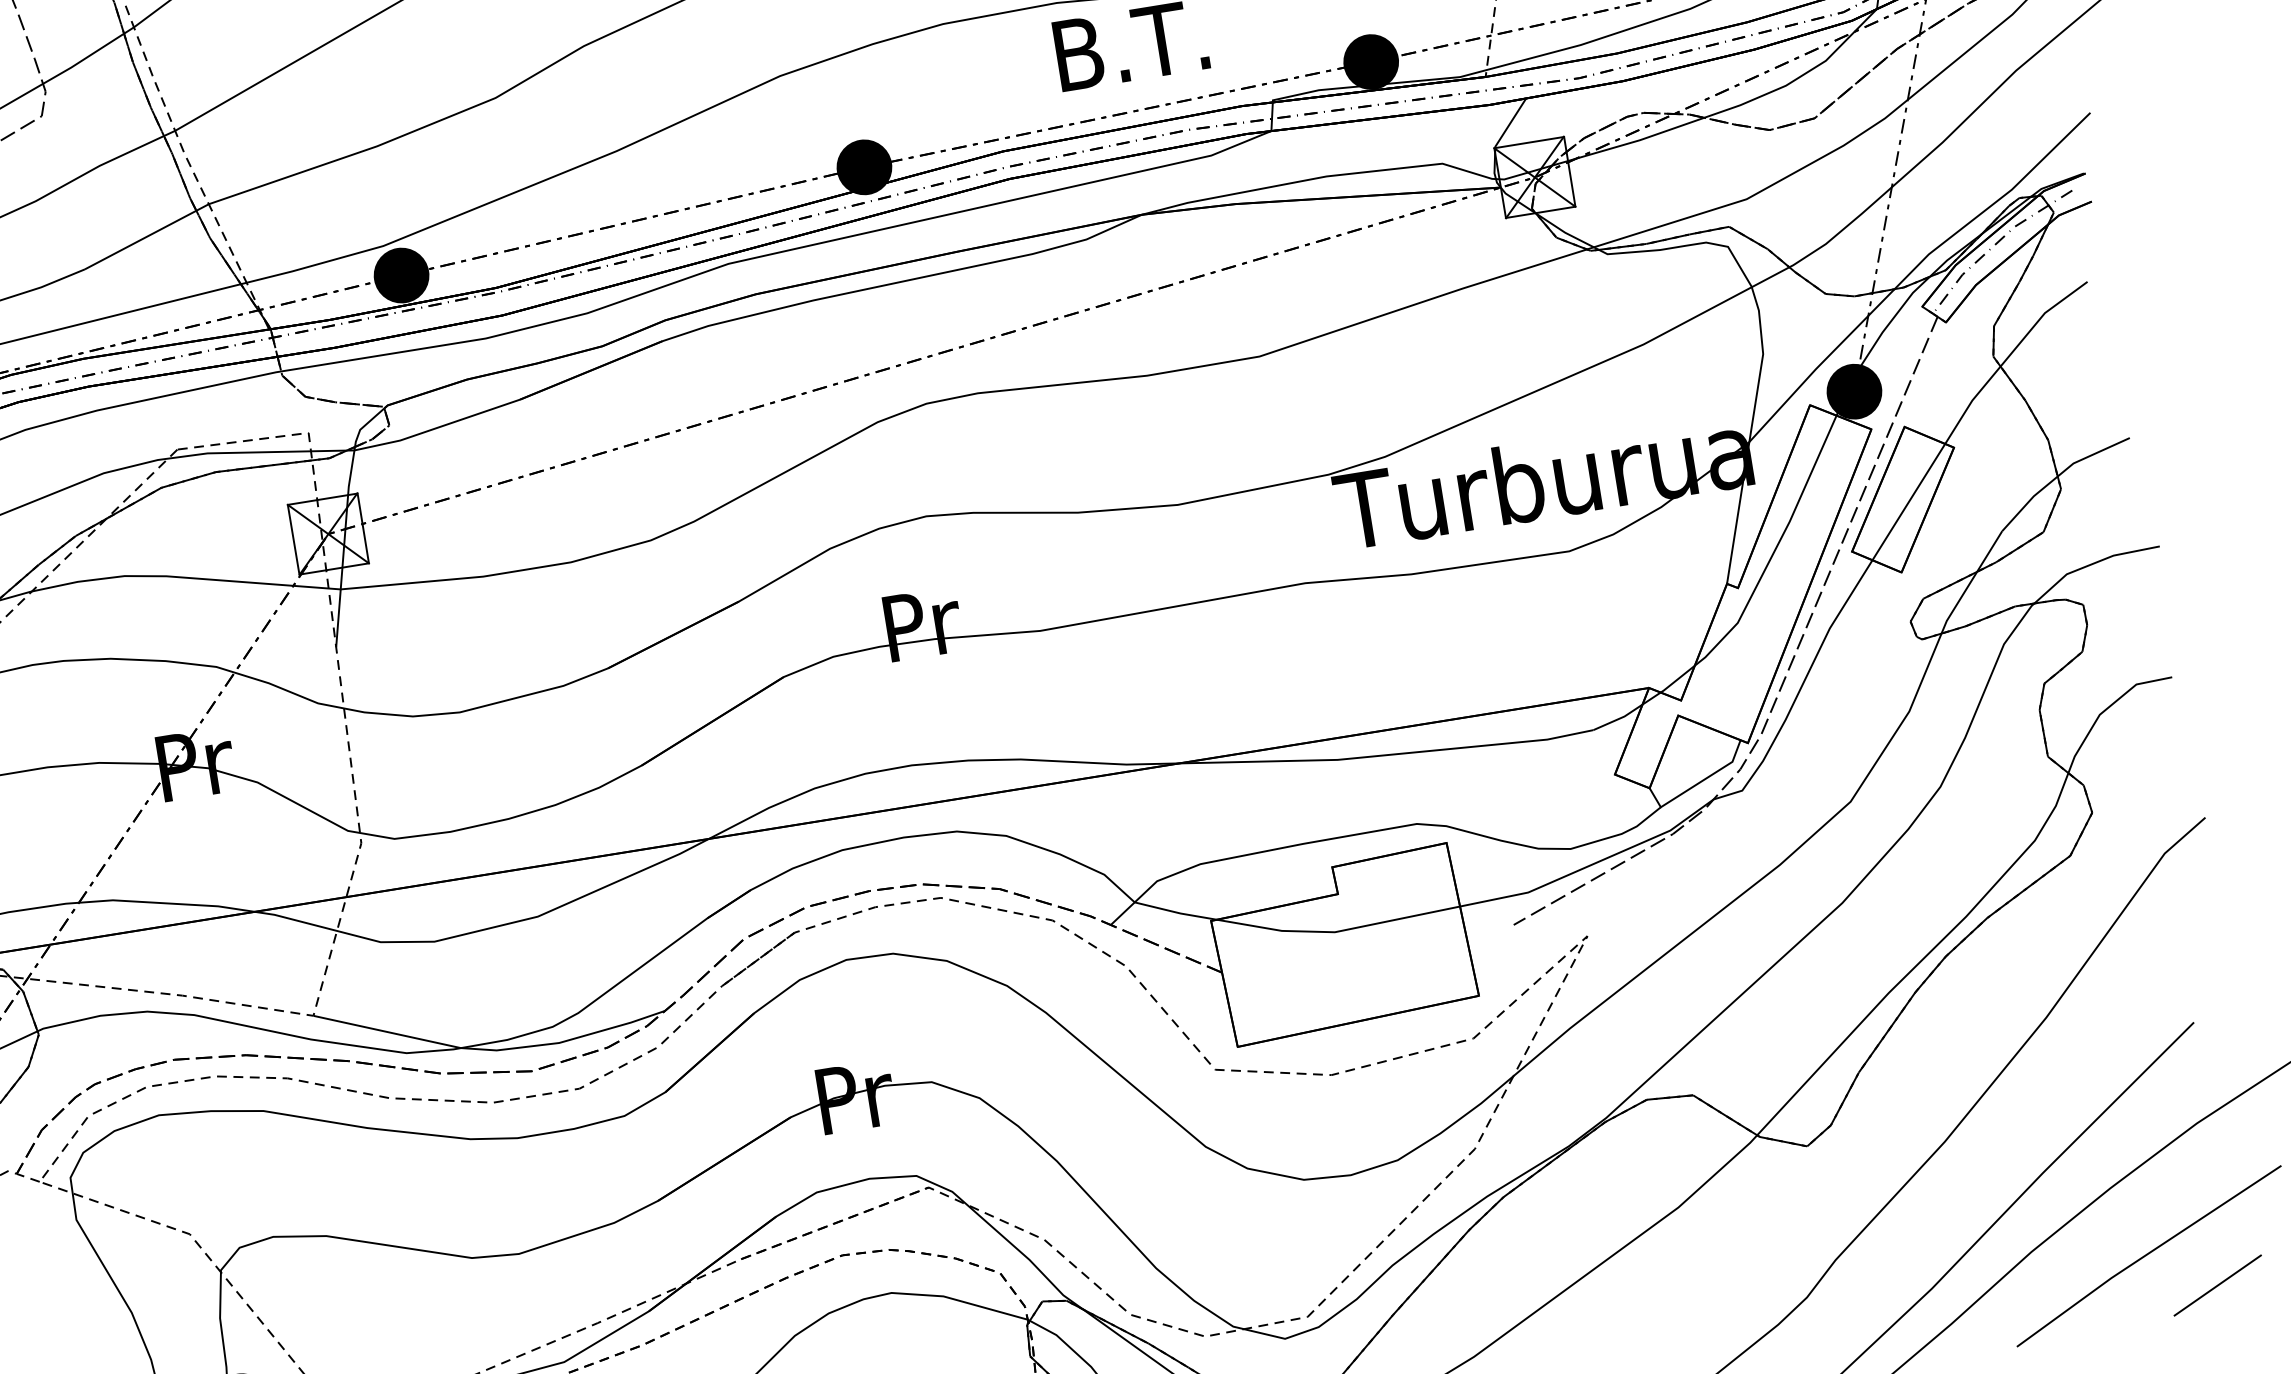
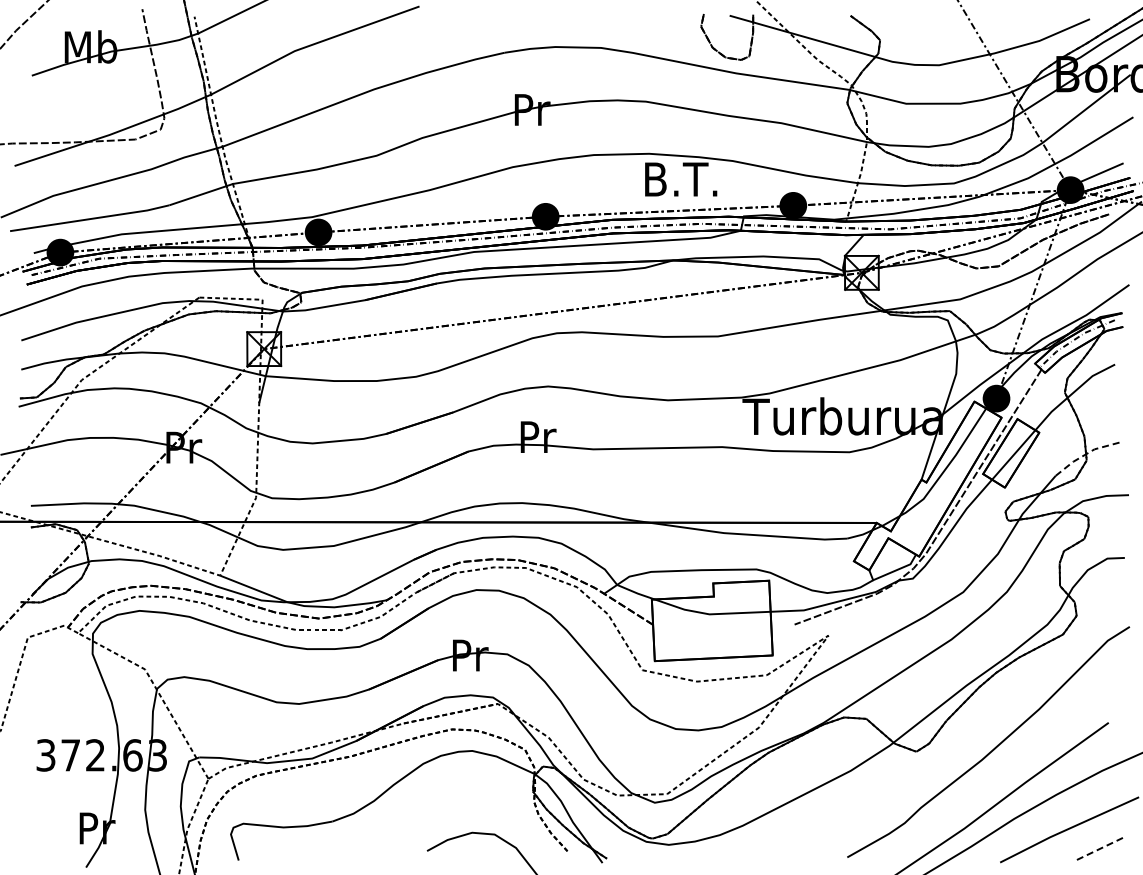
line: (2058, 474) -> (1086, 453), solid -> dashed
line: (2216, 1284) -> (1099, 848), solid -> dashed

